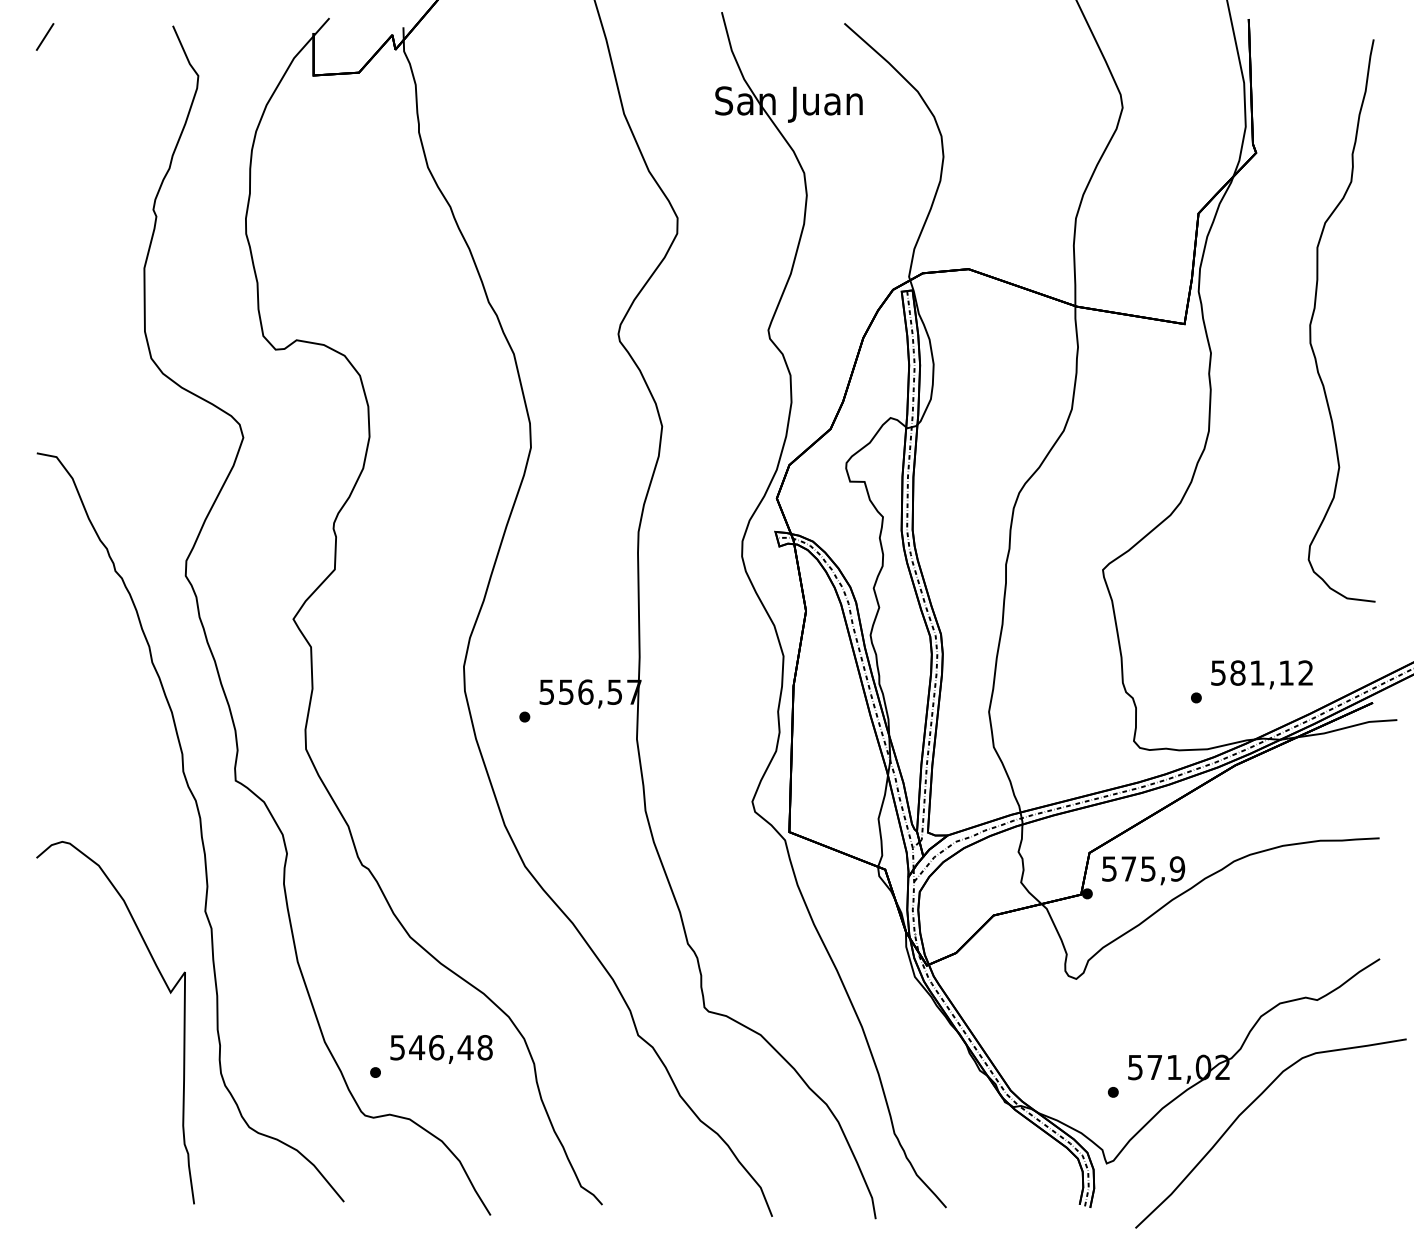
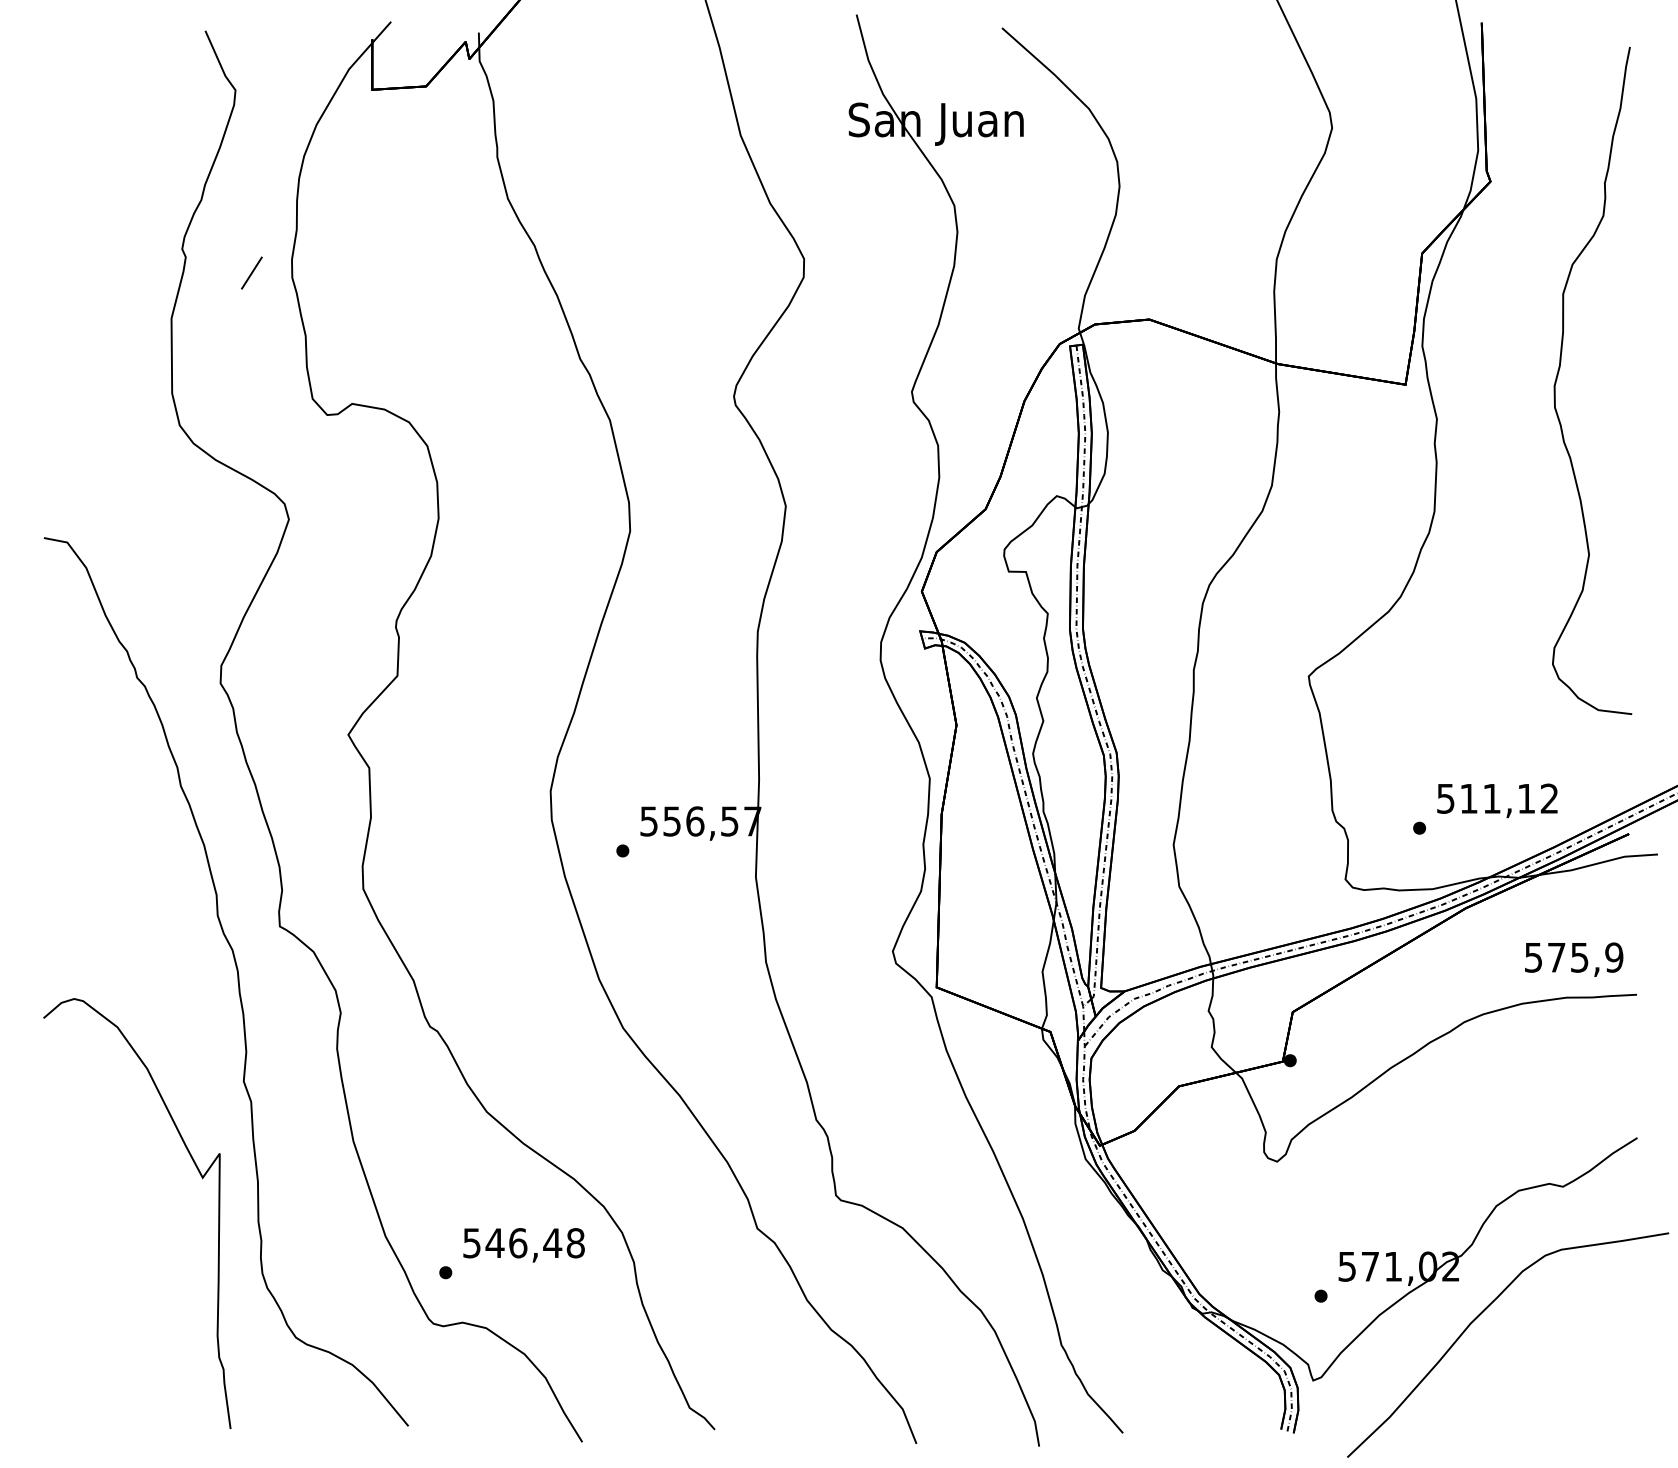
line: (45, 36) -> (252, 272), moved
text: (1237, 672) -> (1468, 798), 581,12 -> 511,12
text: (1143, 870) -> (1573, 959), moved

